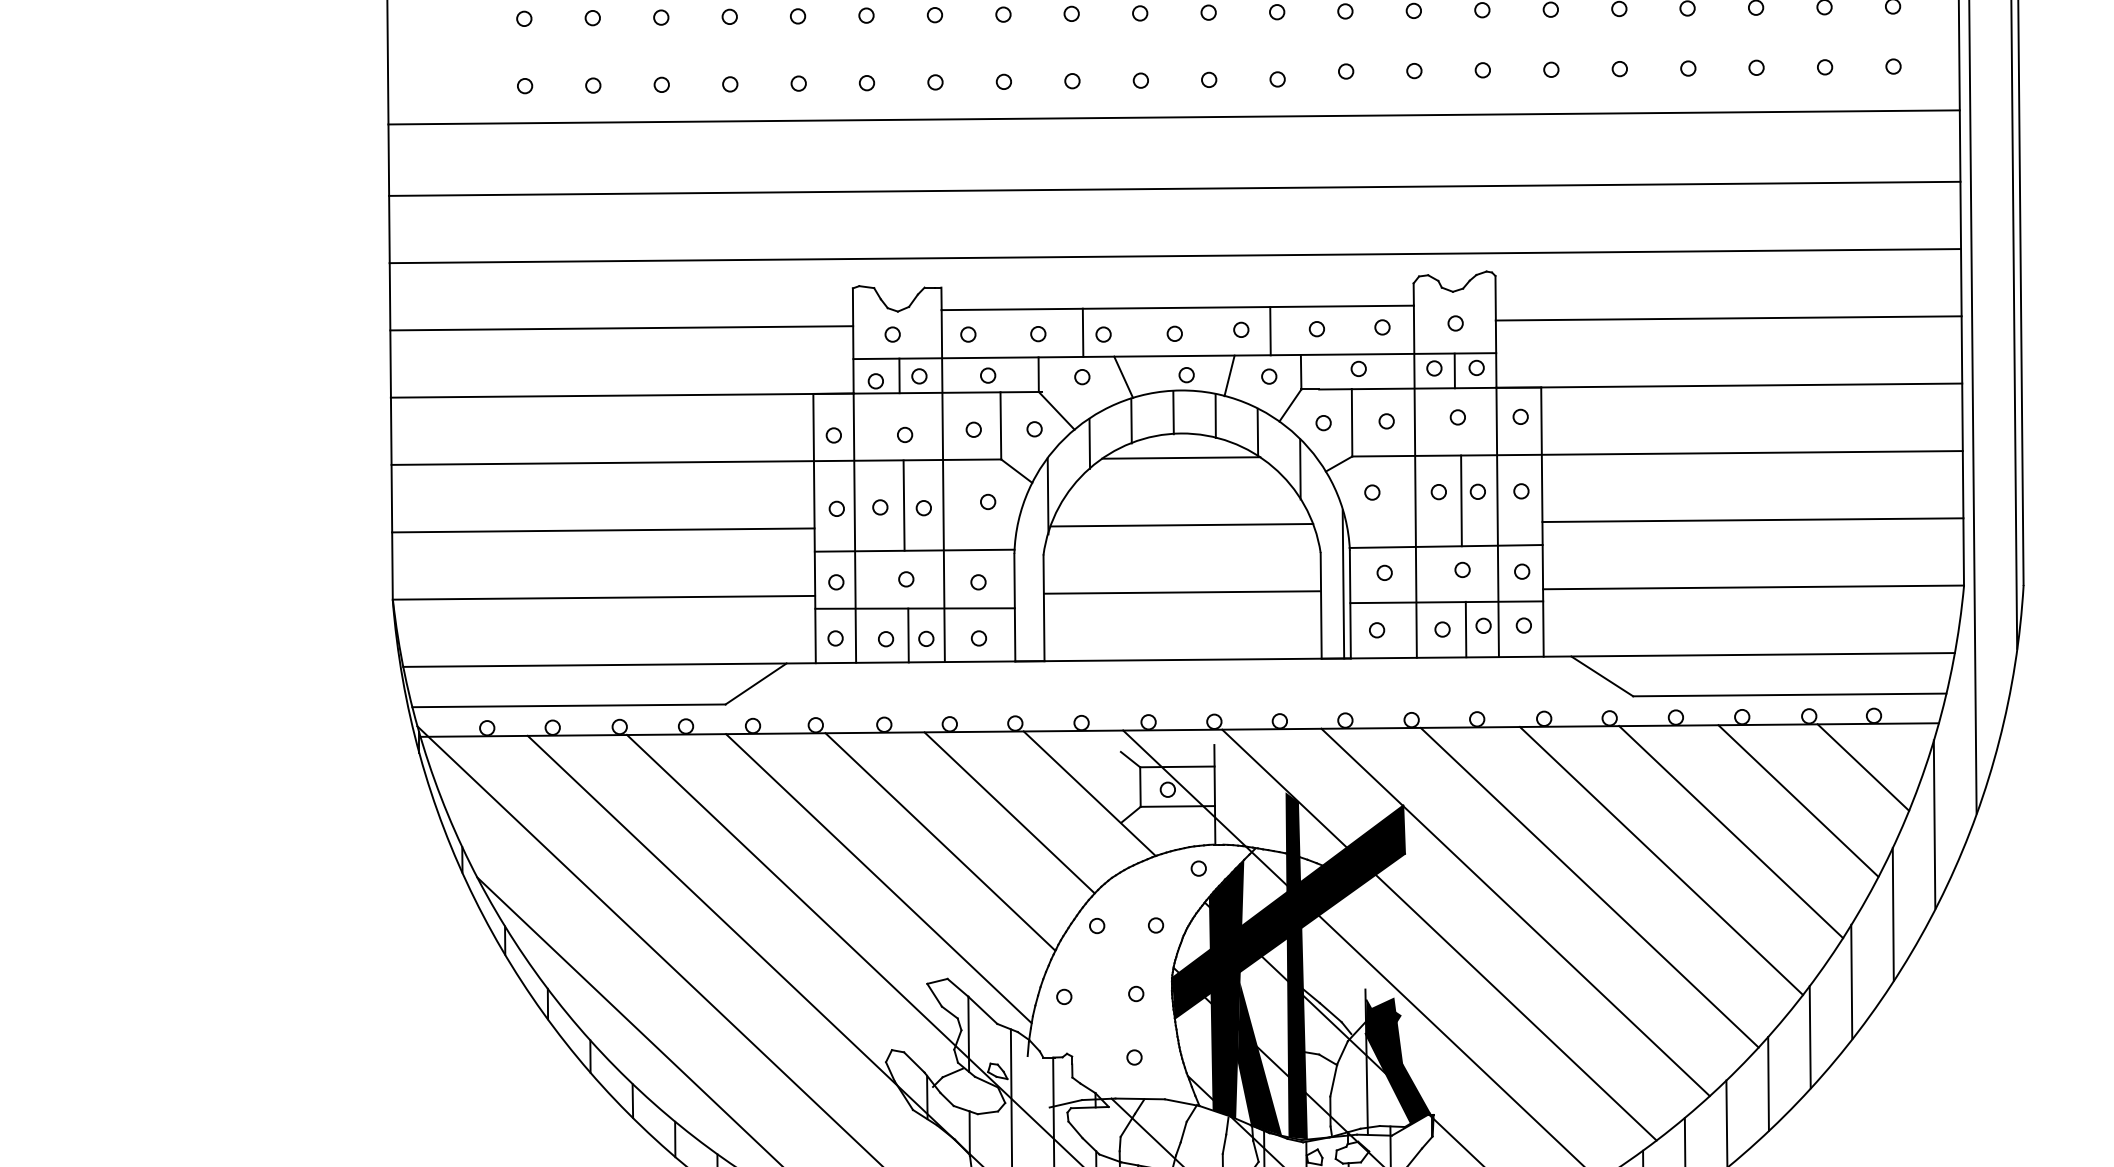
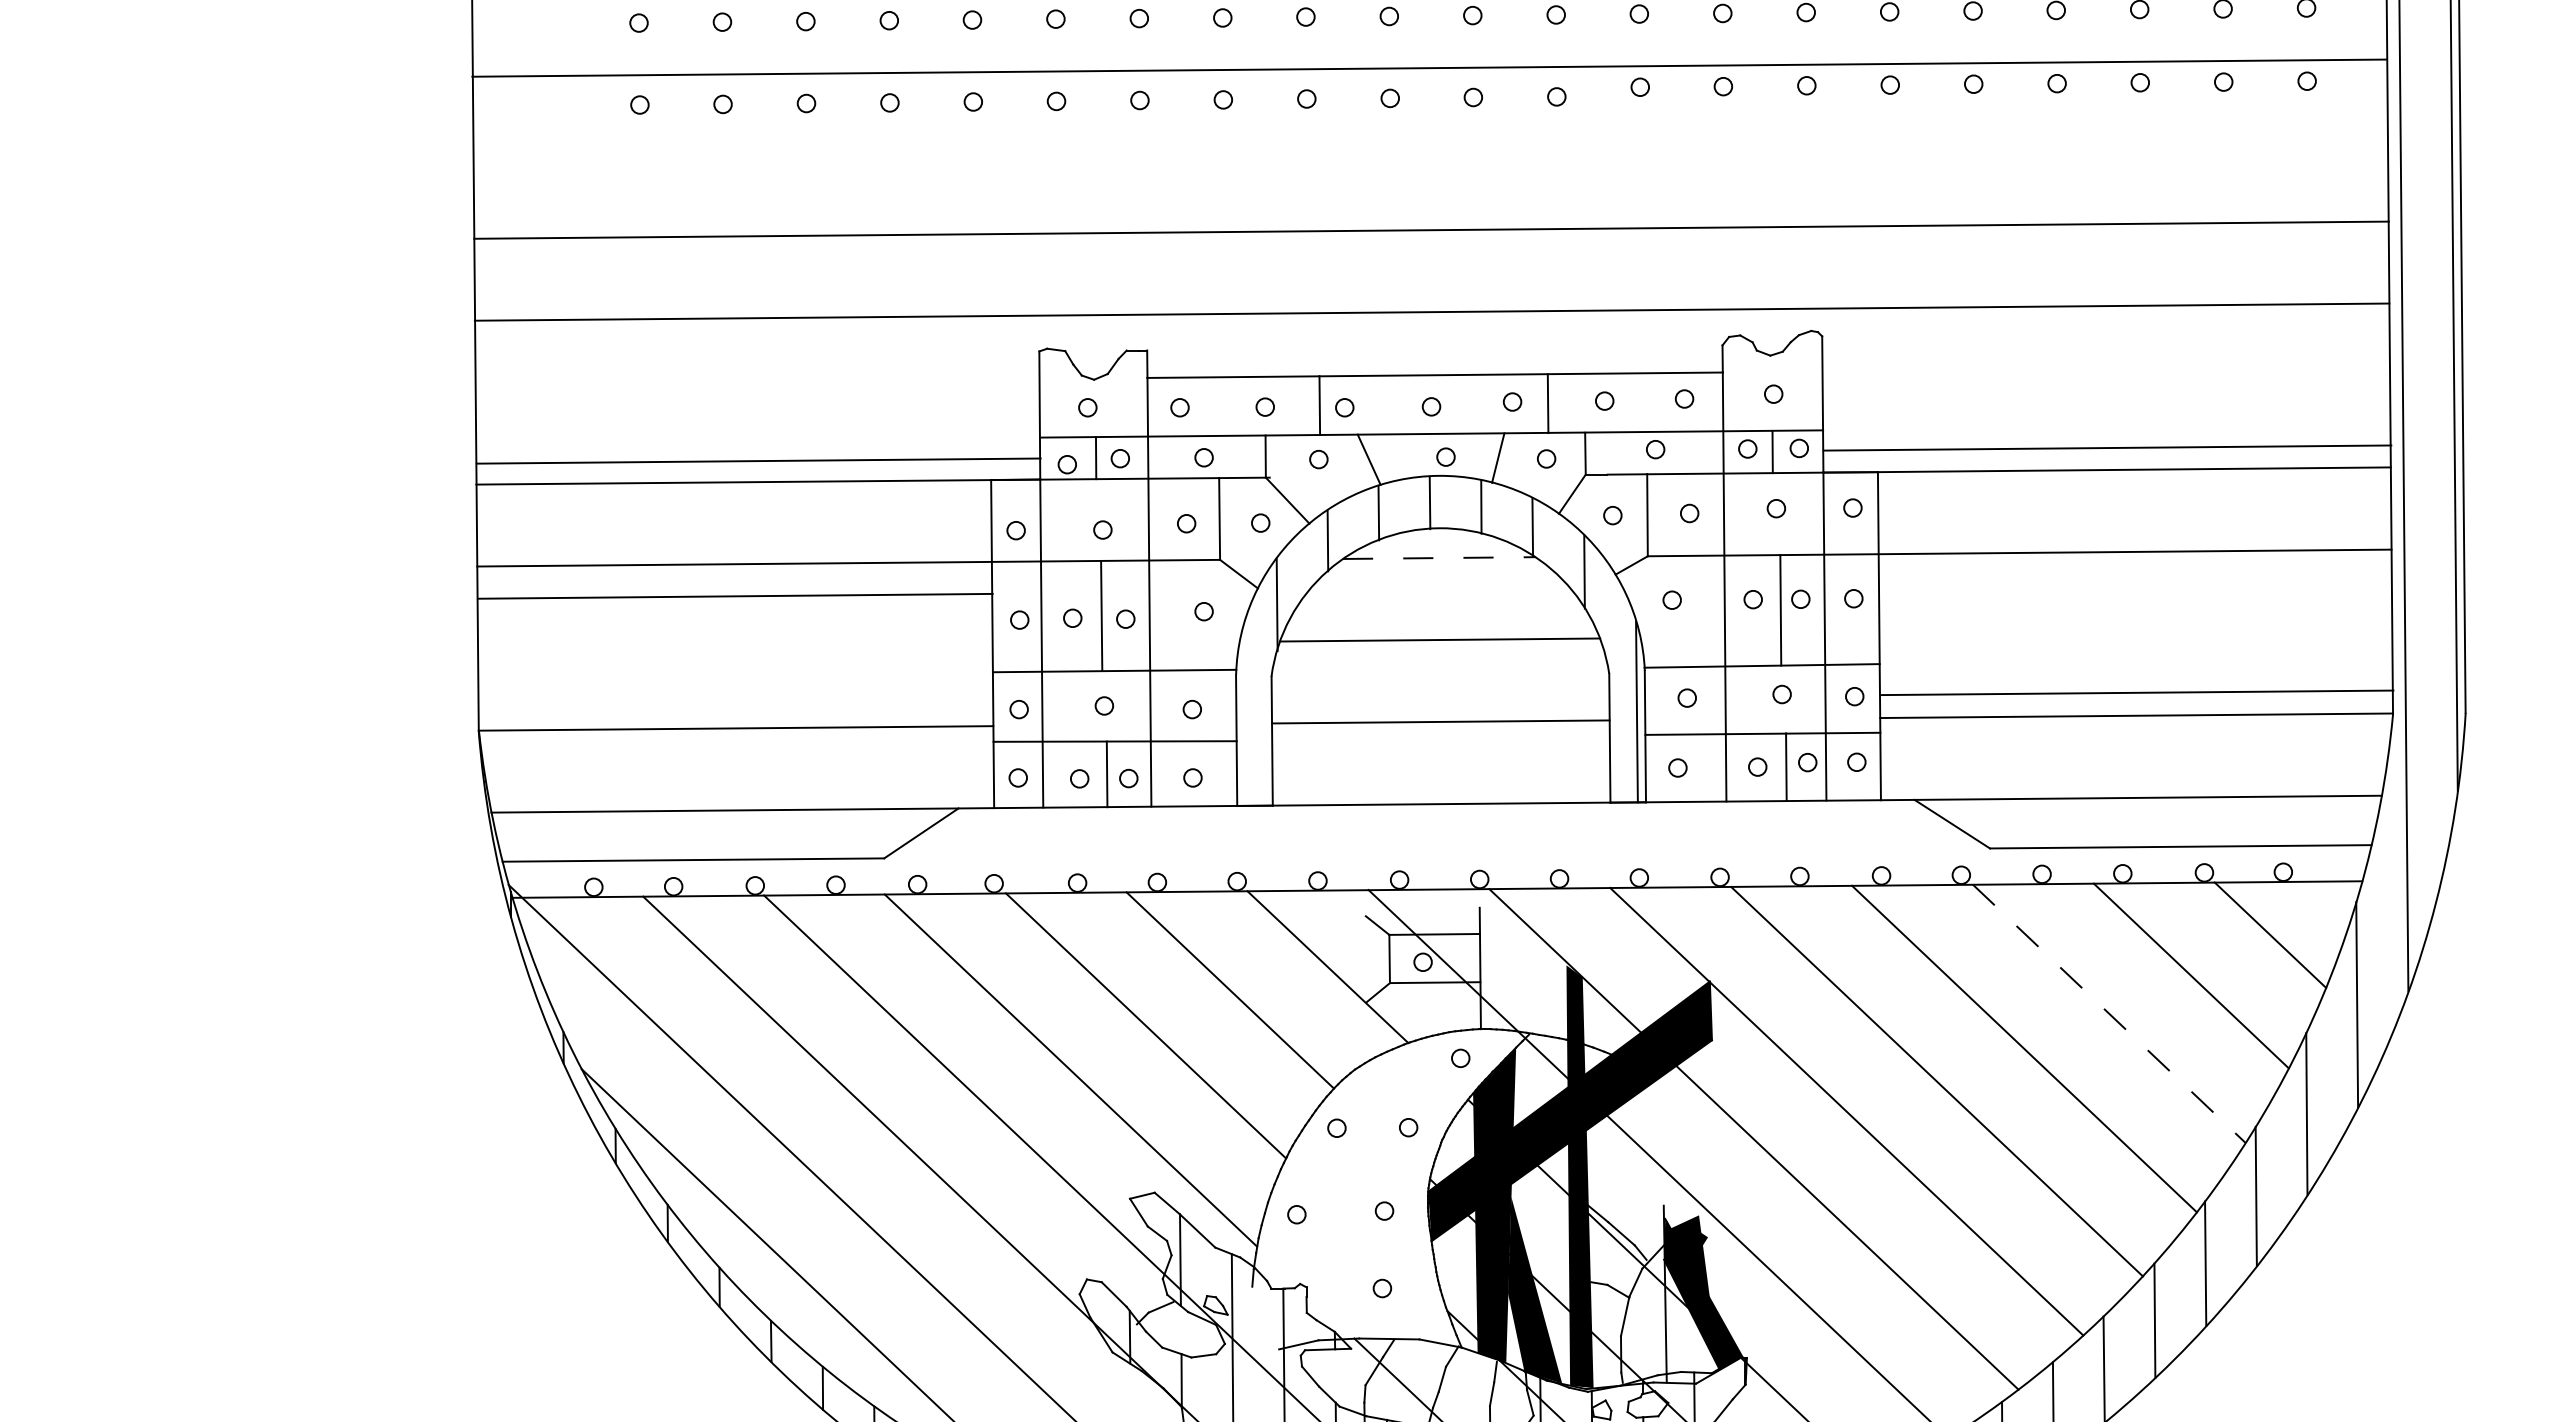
line: (1173, 116) -> (1429, 67), moved
line: (1728, 317) -> (2107, 447), moved
line: (621, 327) -> (758, 460), moved
line: (1181, 458) -> (1439, 558), solid -> dashed
line: (1752, 519) -> (2136, 692), moved
line: (602, 529) -> (734, 595), moved
line: (1731, 831) -> (2109, 1013), solid -> dashed

